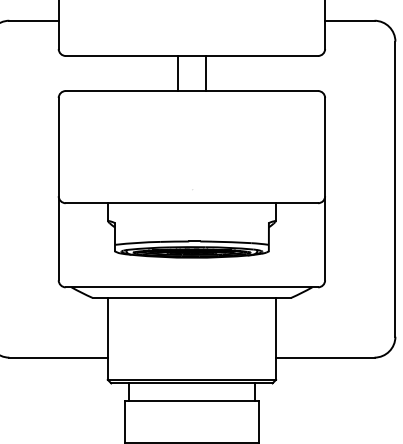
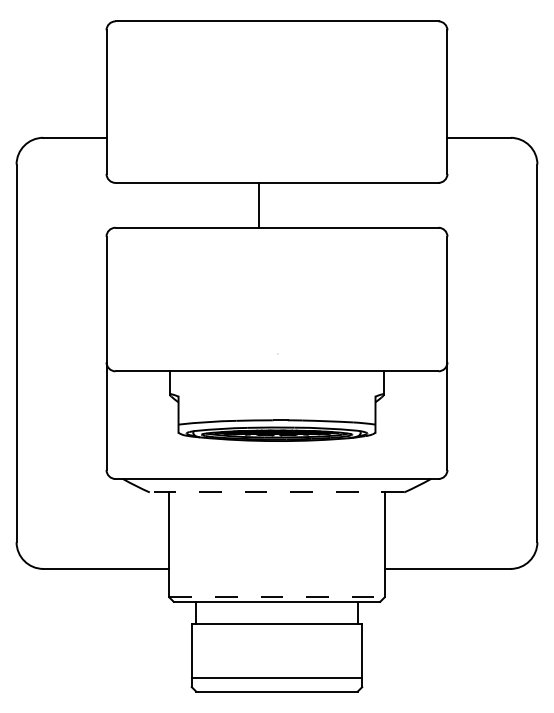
line: (205, 72) -> (294, 204), removed
line: (191, 297) -> (276, 492), solid -> dashed
line: (192, 379) -> (277, 597), solid -> dashed

